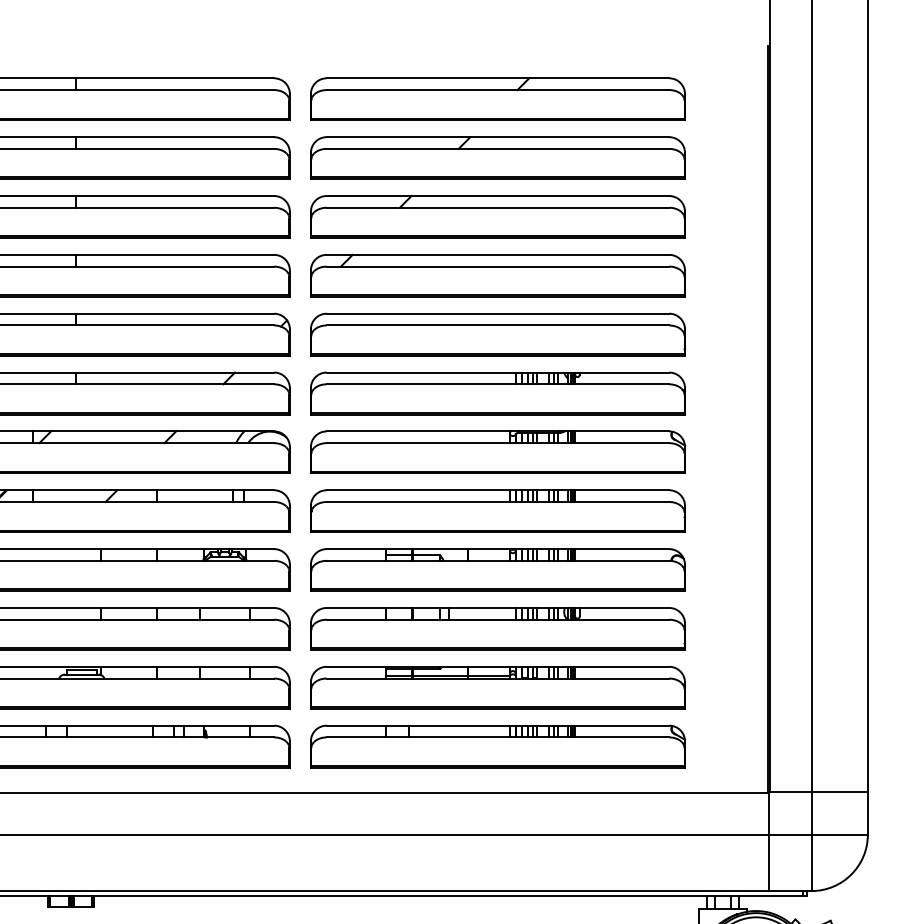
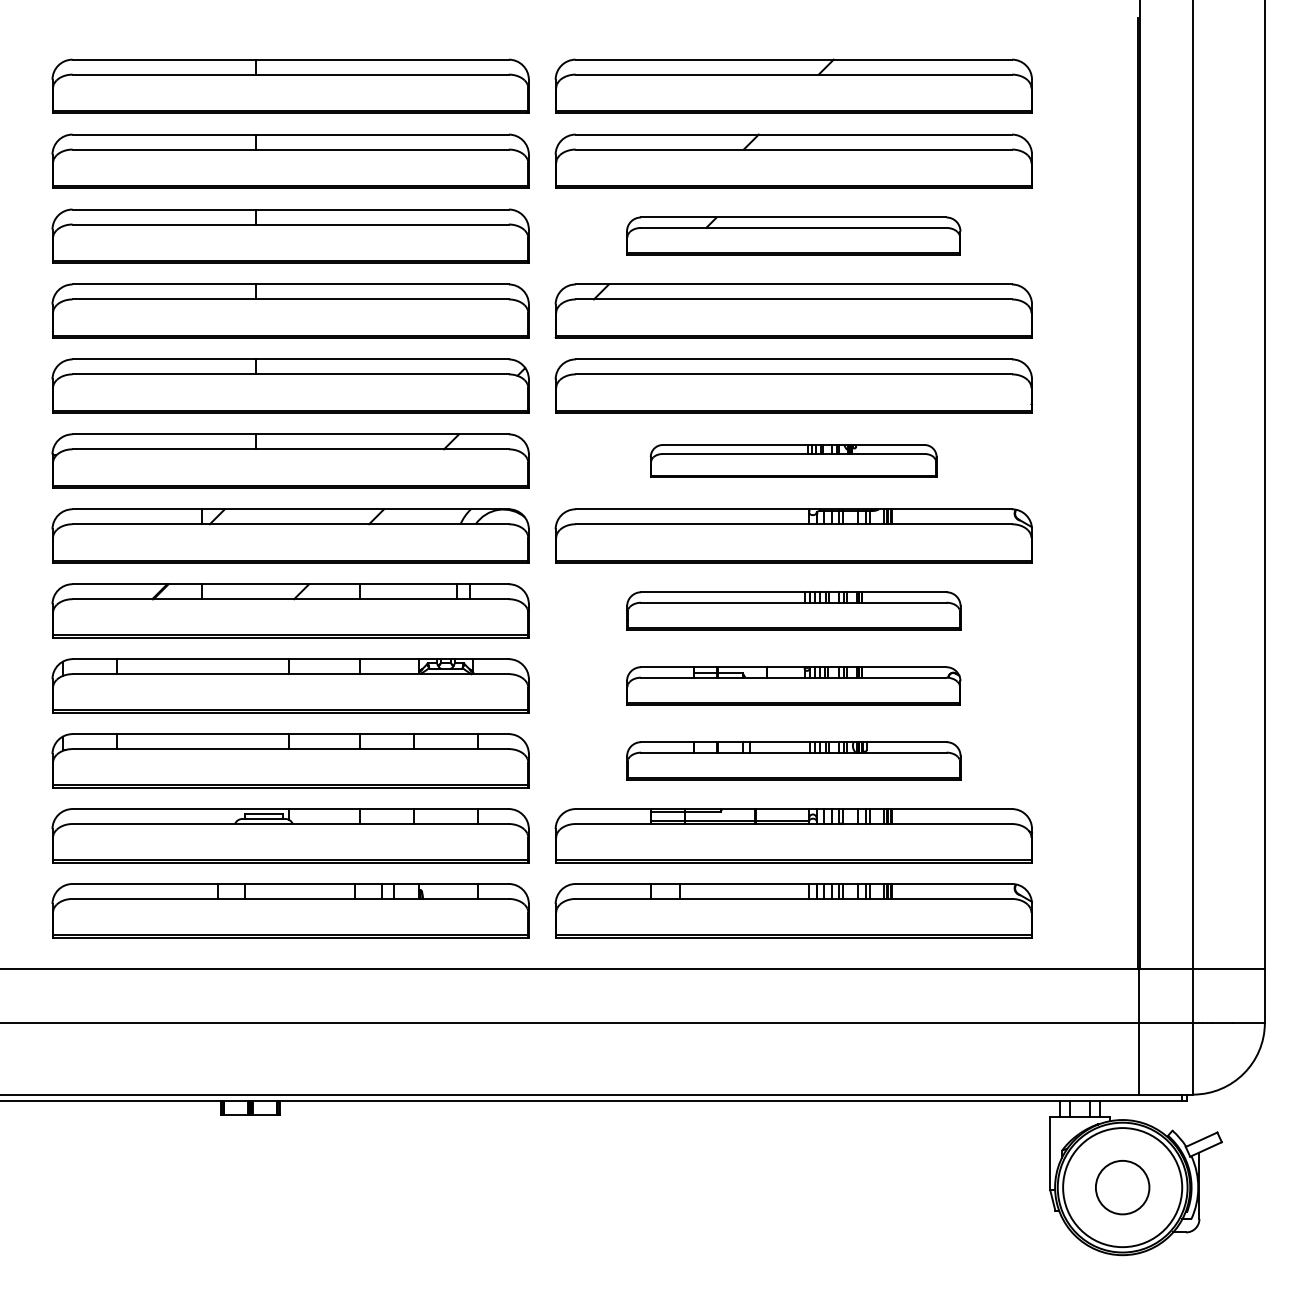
part: (497, 216) -> (793, 235), size x0.7
part: (497, 393) -> (793, 460), size x0.6
part: (497, 510) -> (793, 610), size x0.7
part: (497, 569) -> (793, 685), size x0.7
part: (497, 628) -> (793, 760), size x0.7

